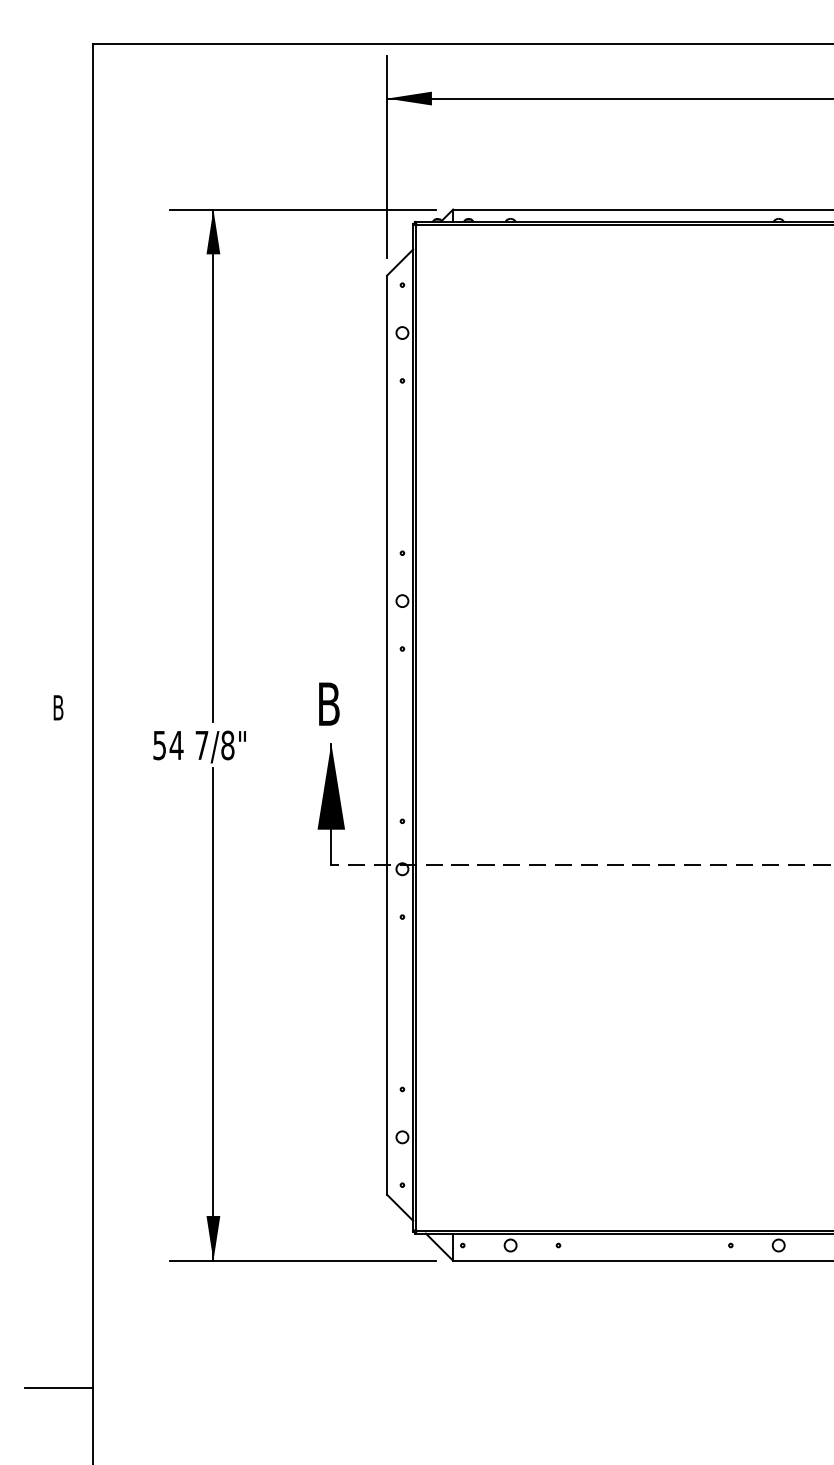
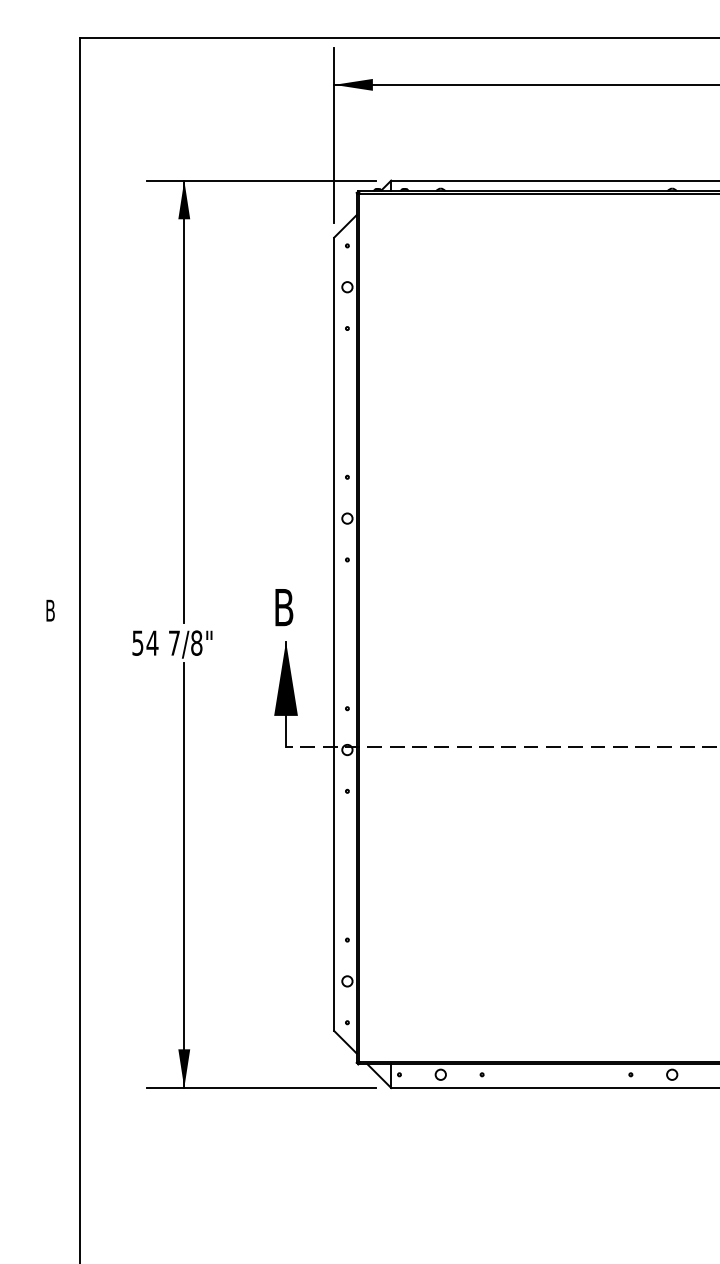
line: (58, 1388) -> (50, 1198), removed

